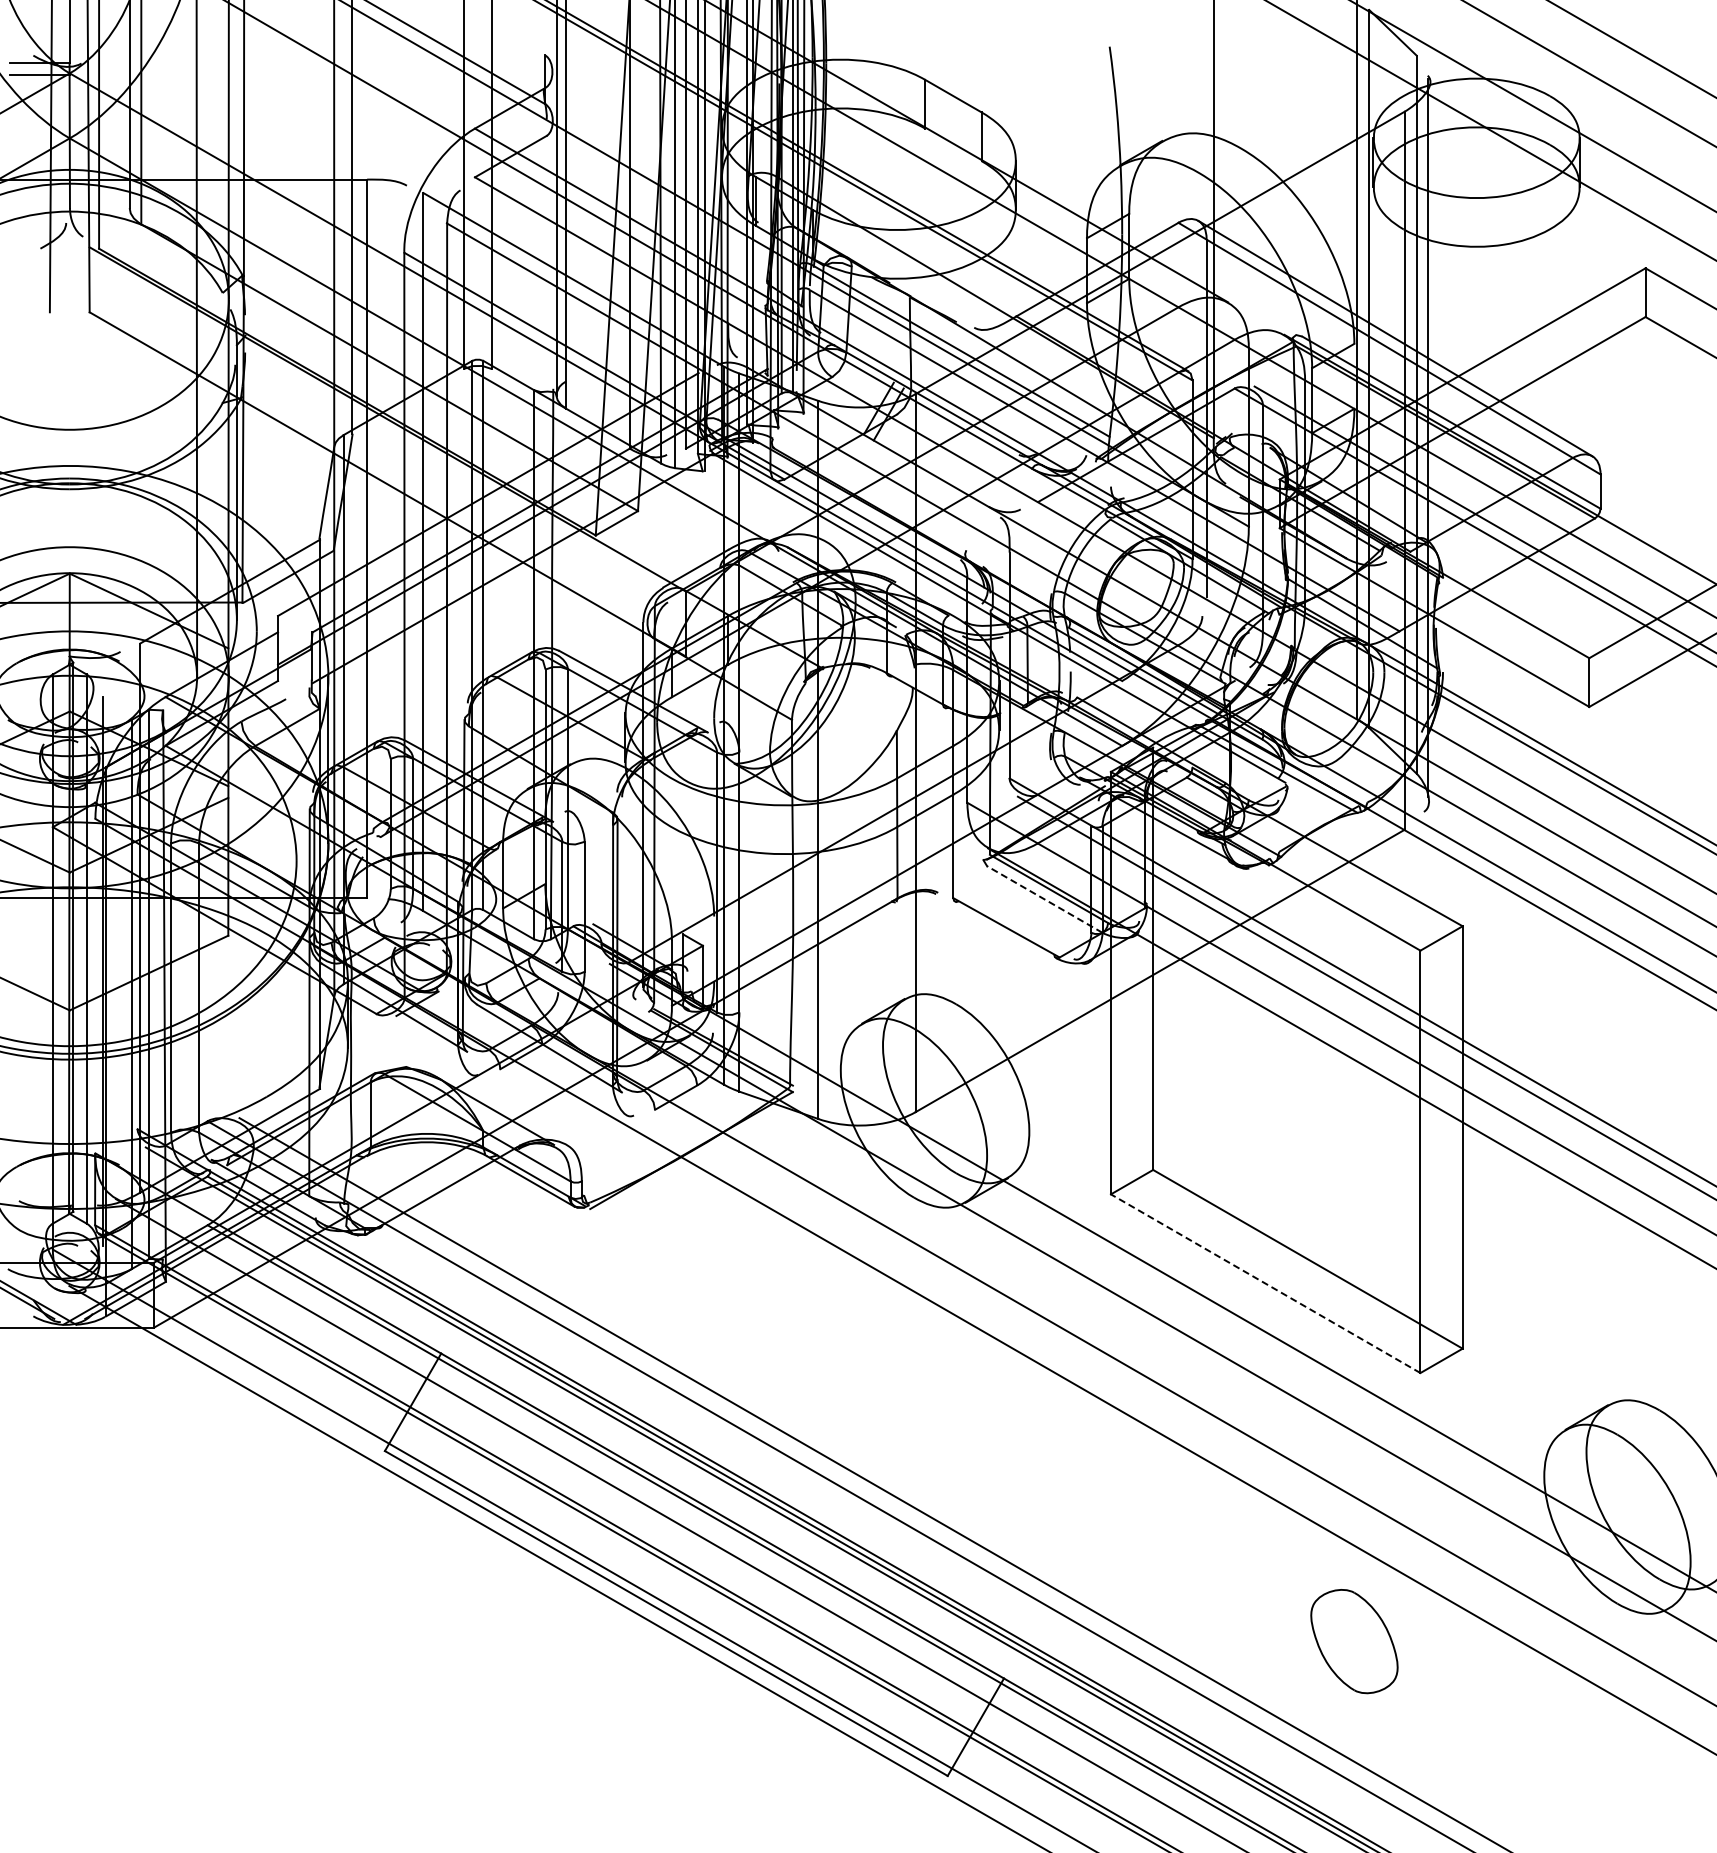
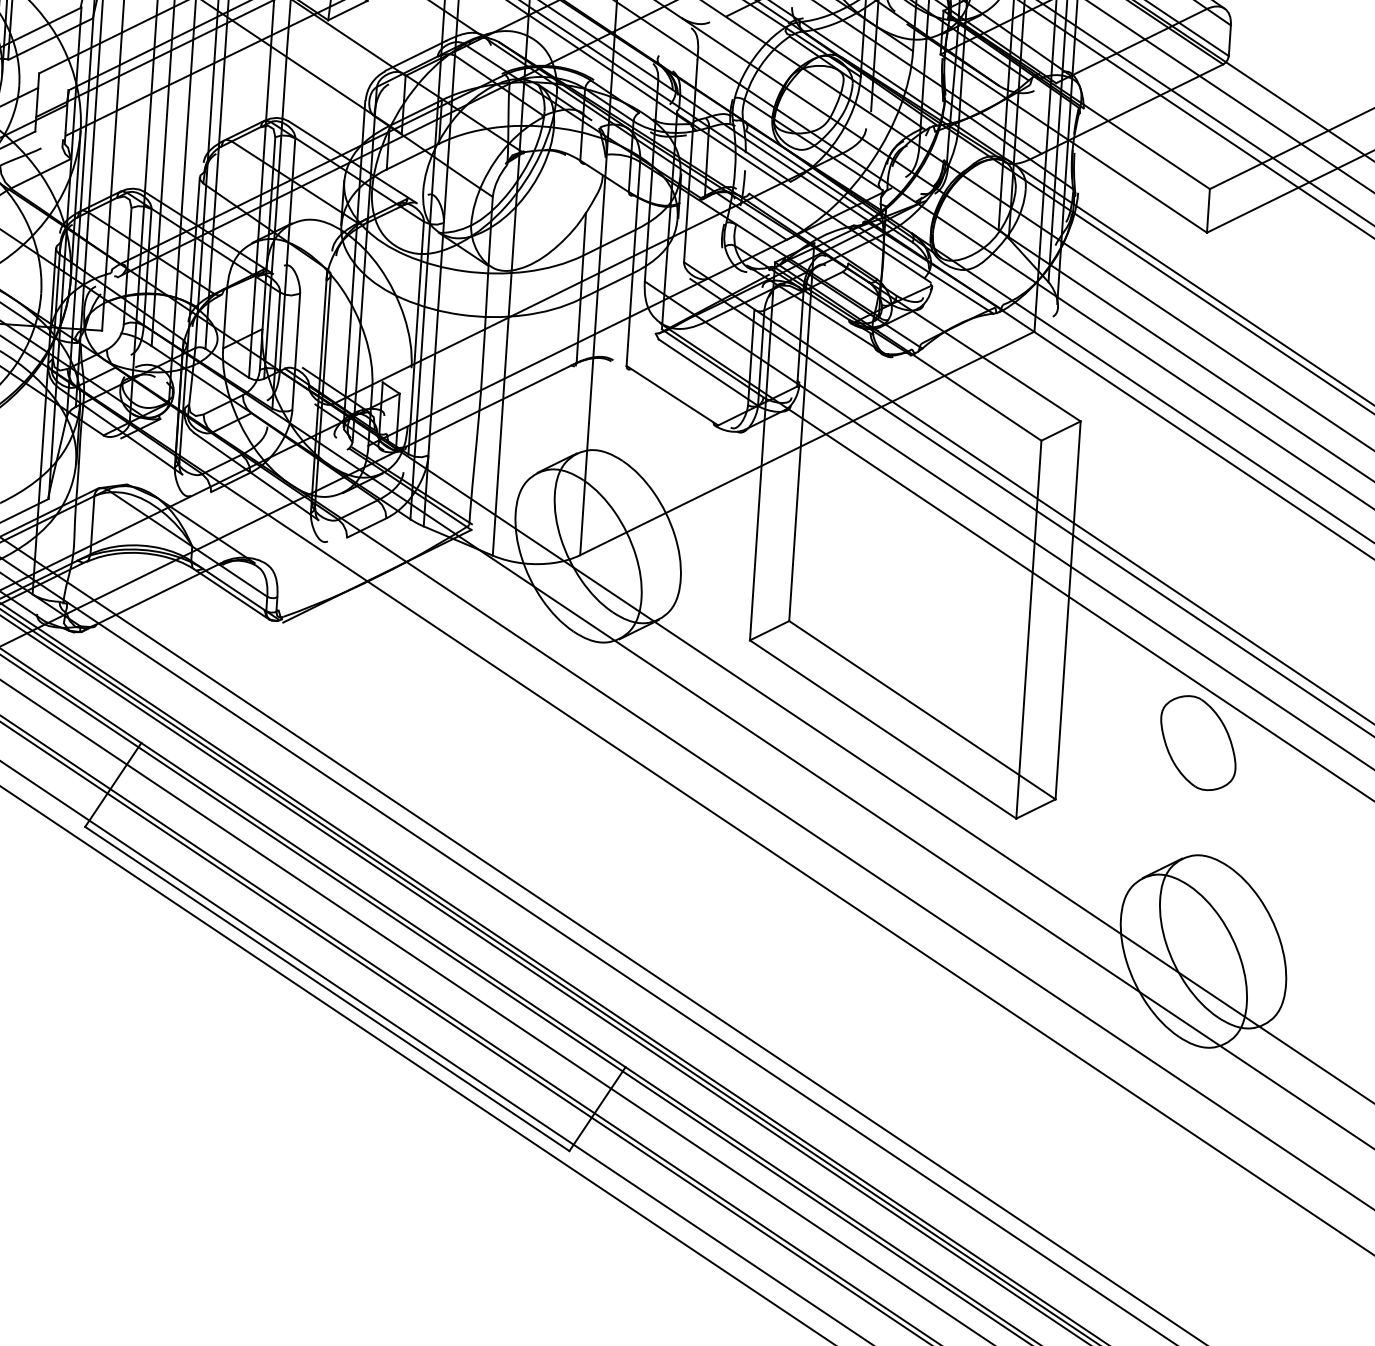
line: (1044, 899) -> (708, 372), dashed -> solid
line: (1265, 1283) -> (883, 729), dashed -> solid
part: (1354, 1641) -> (1198, 743), moved

